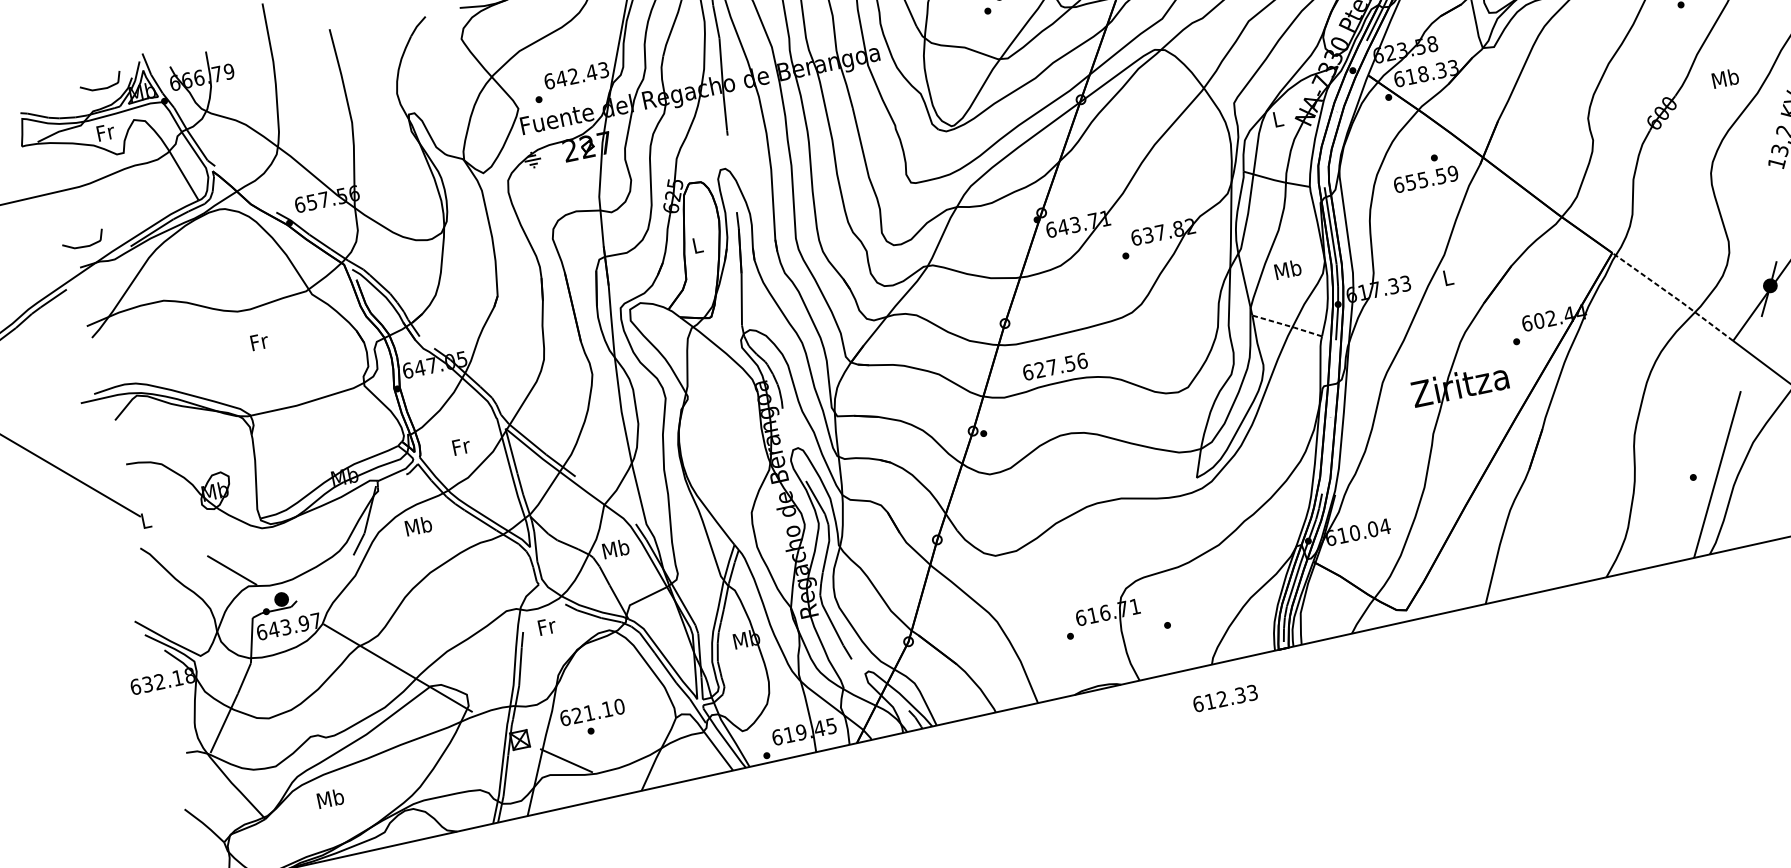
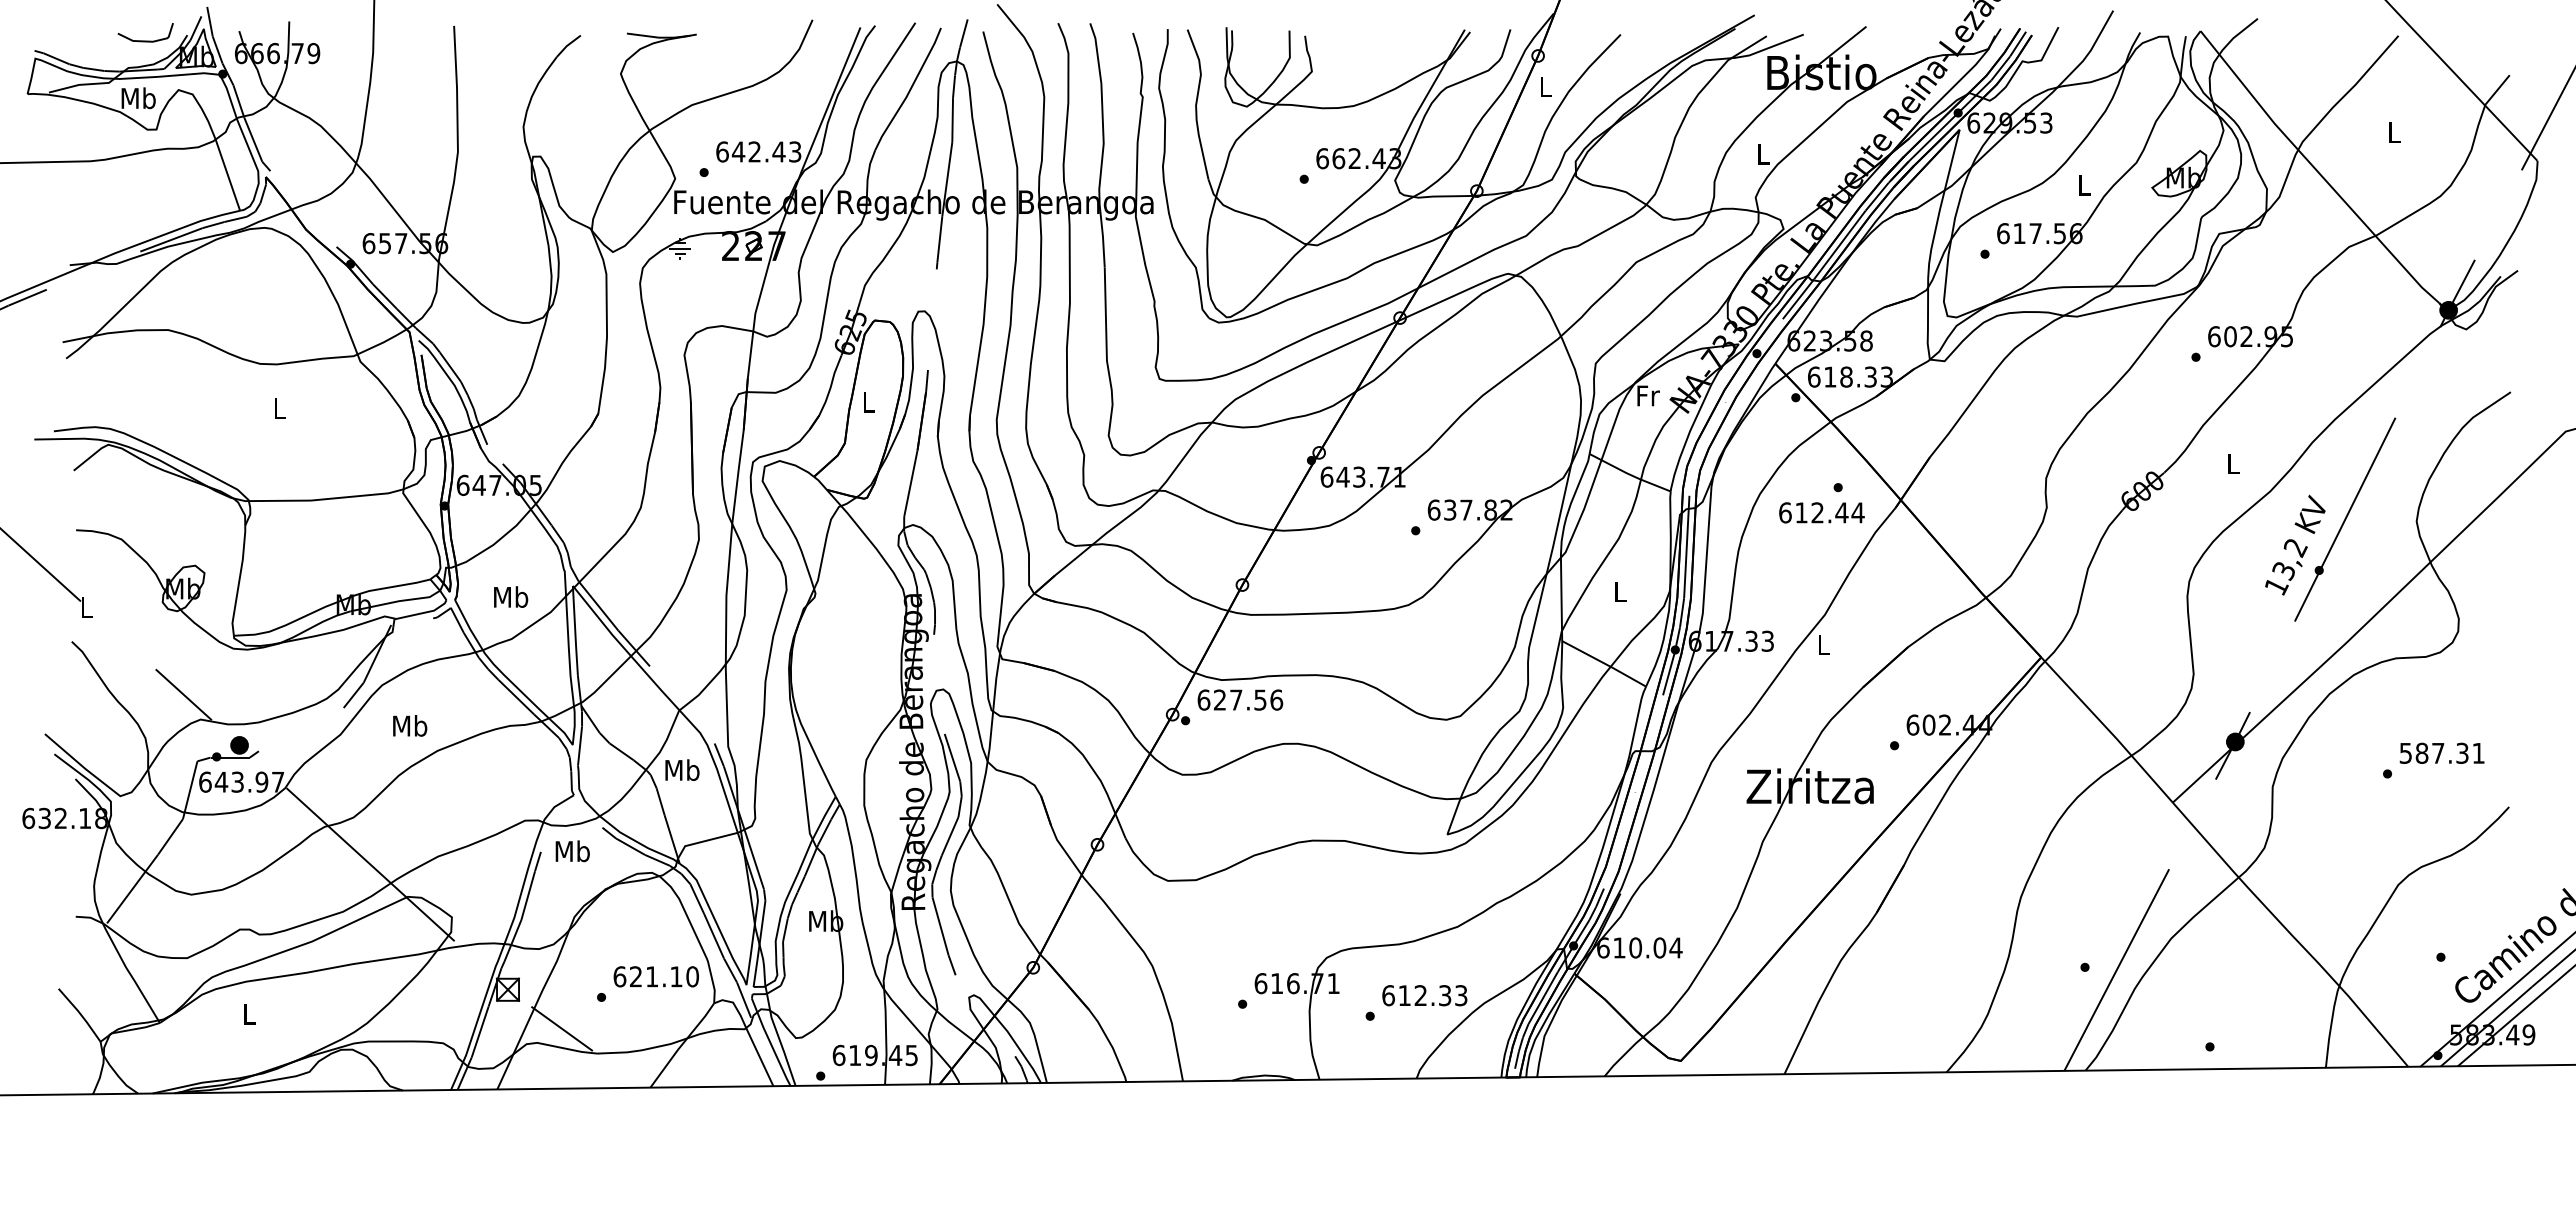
text: (1725, 78) -> (2233, 463), Mb -> L
text: (1278, 118) -> (1648, 395), L -> Fr
text: (105, 132) -> (138, 98), Fr -> Mb
text: (1431, 177) -> (1829, 512), 655.59 -> 612.44
curve: (83, 246) -> (80, 238), removed
text: (1288, 269) -> (1620, 591), Mb -> L
line: (1673, 296) -> (2108, 729), dashed -> solid
line: (1287, 325) -> (1604, 663), dashed -> solid
text: (259, 341) -> (280, 408), Fr -> L
text: (1055, 366) -> (1240, 699), moved
text: (461, 446) -> (511, 596), Fr -> Mb
text: (418, 525) -> (410, 725), moved
text: (546, 626) -> (572, 851), Fr -> Mb
text: (1225, 698) -> (1424, 995), moved
text: (591, 712) -> (655, 976), moved
text: (331, 798) -> (249, 1014), Mb -> L

